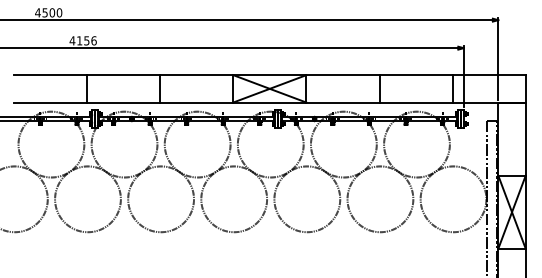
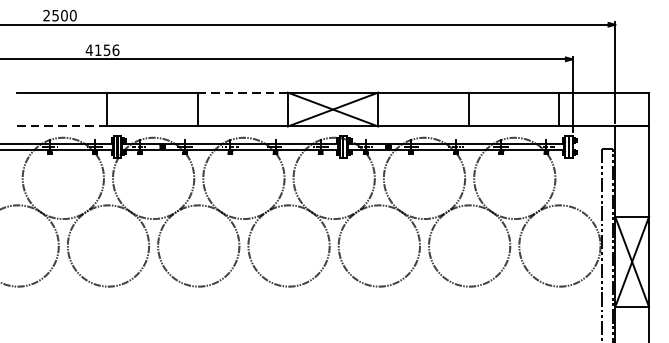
text: (37, 12) -> (46, 15), 4500 -> 2500
line: (196, 75) -> (242, 93), solid -> dashed
line: (50, 102) -> (62, 126), solid -> dashed

